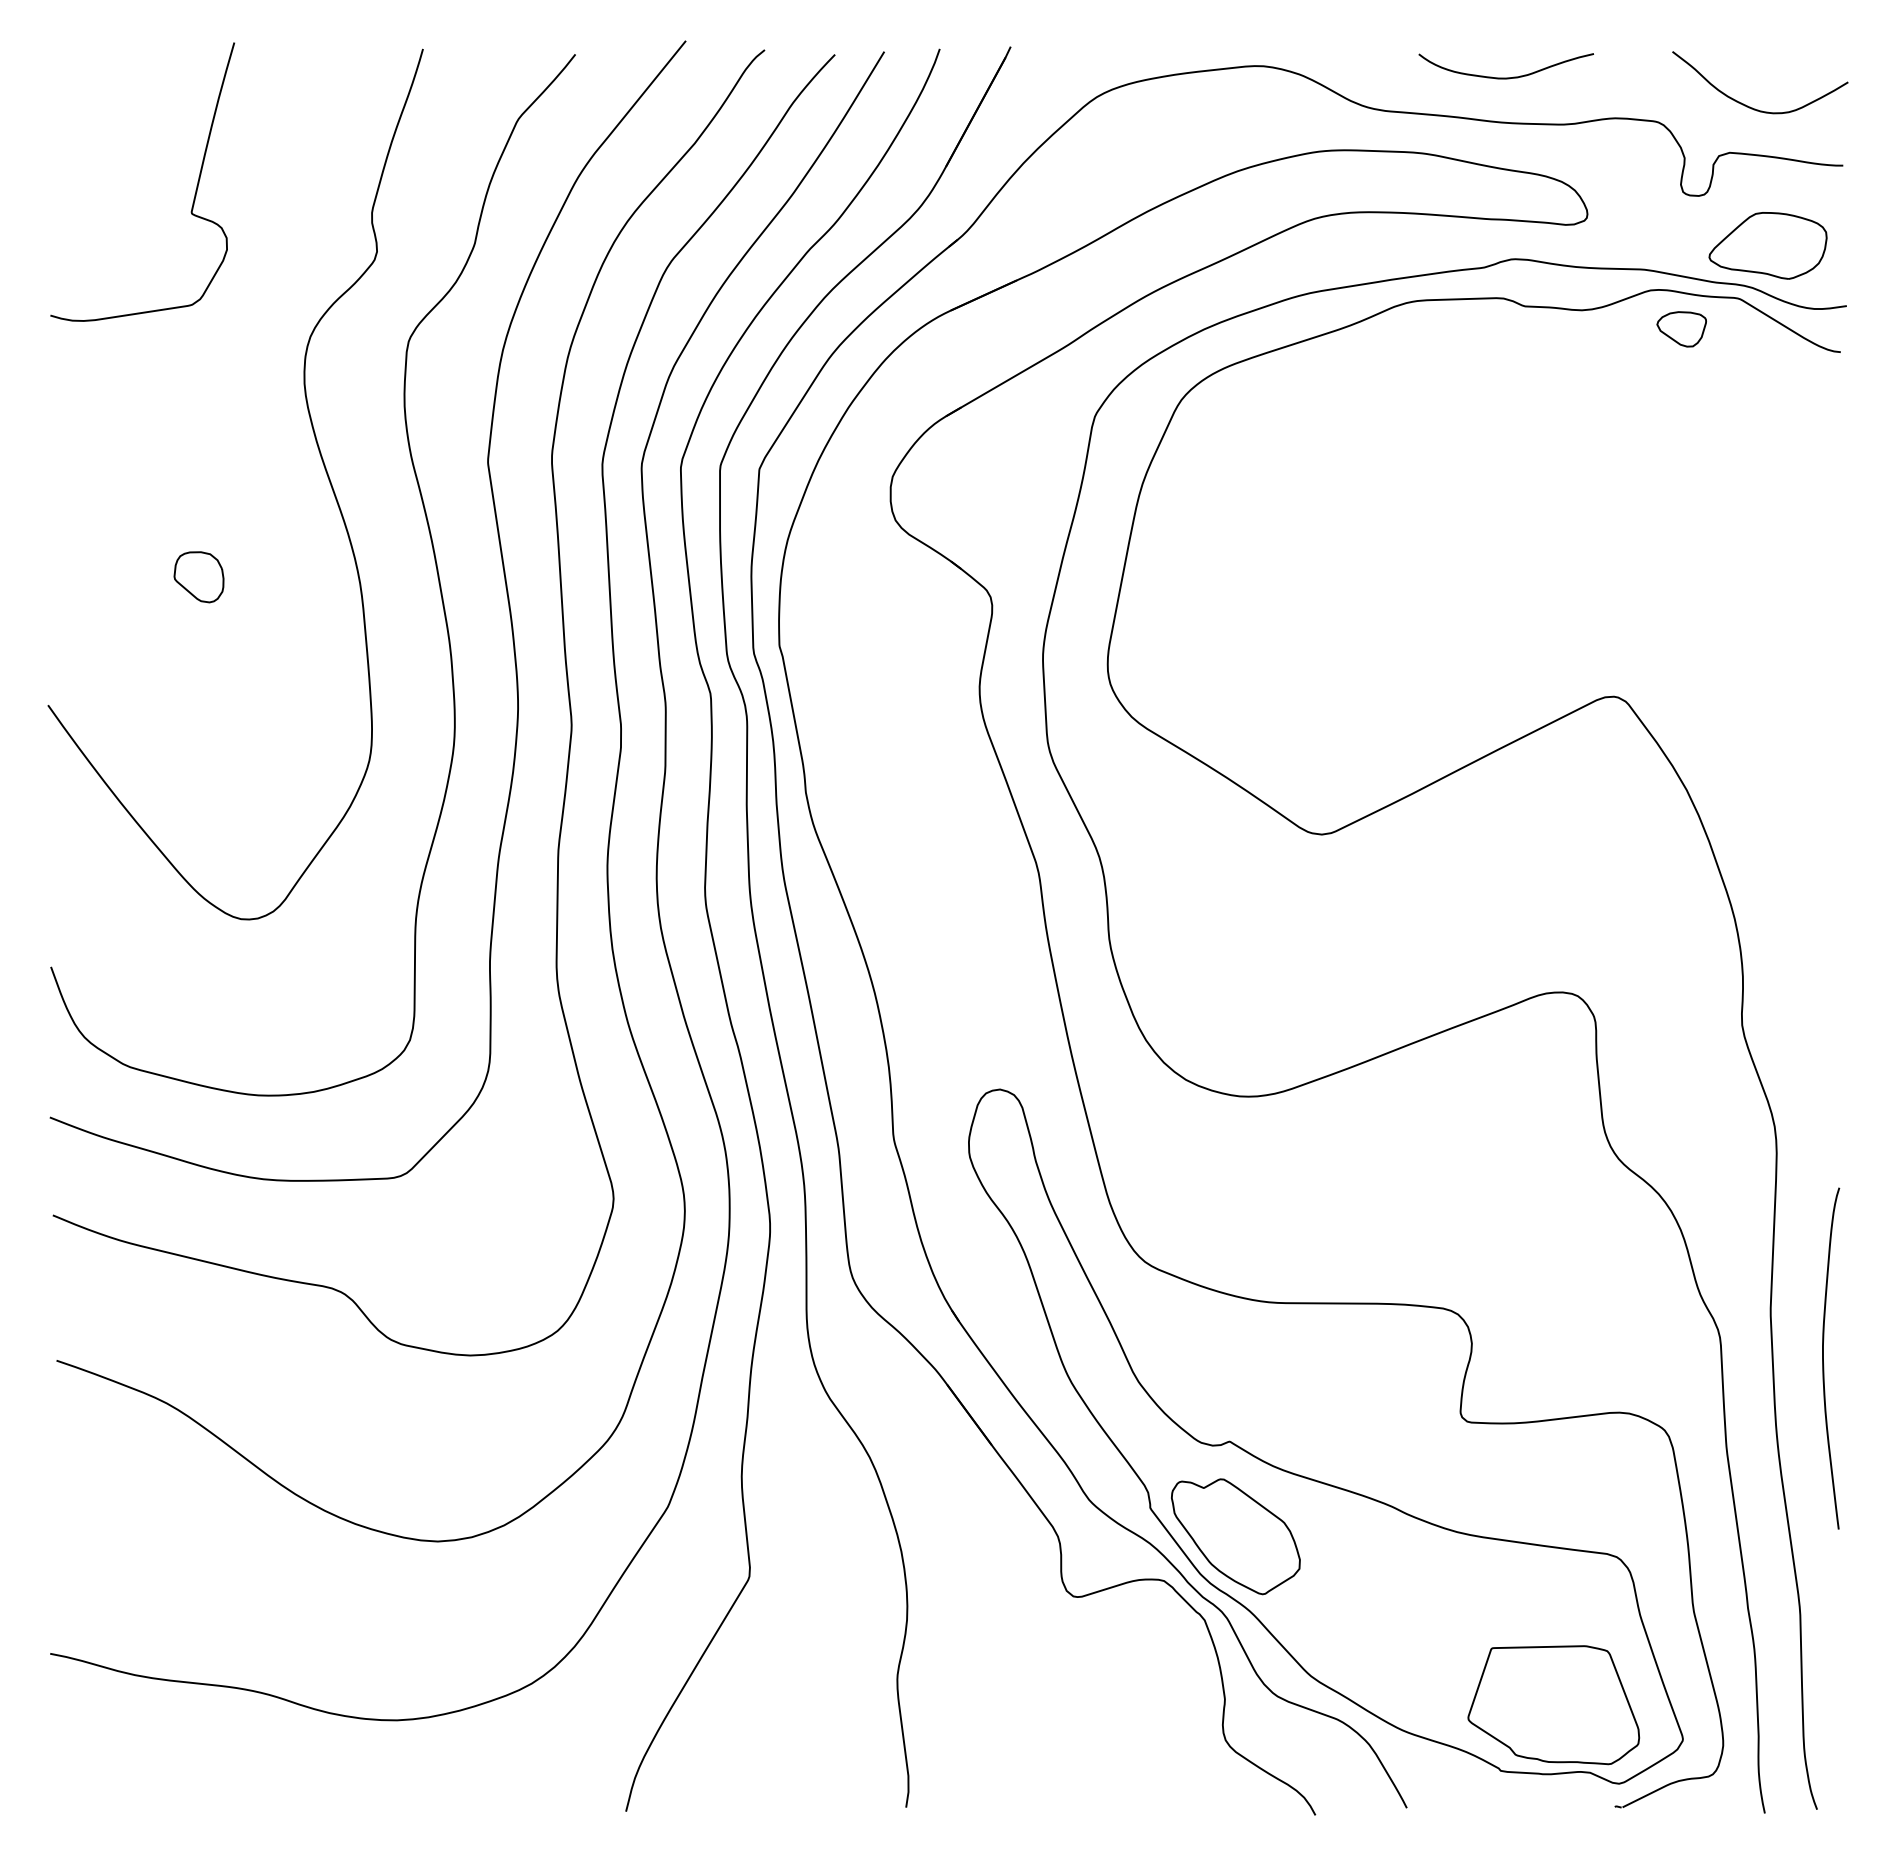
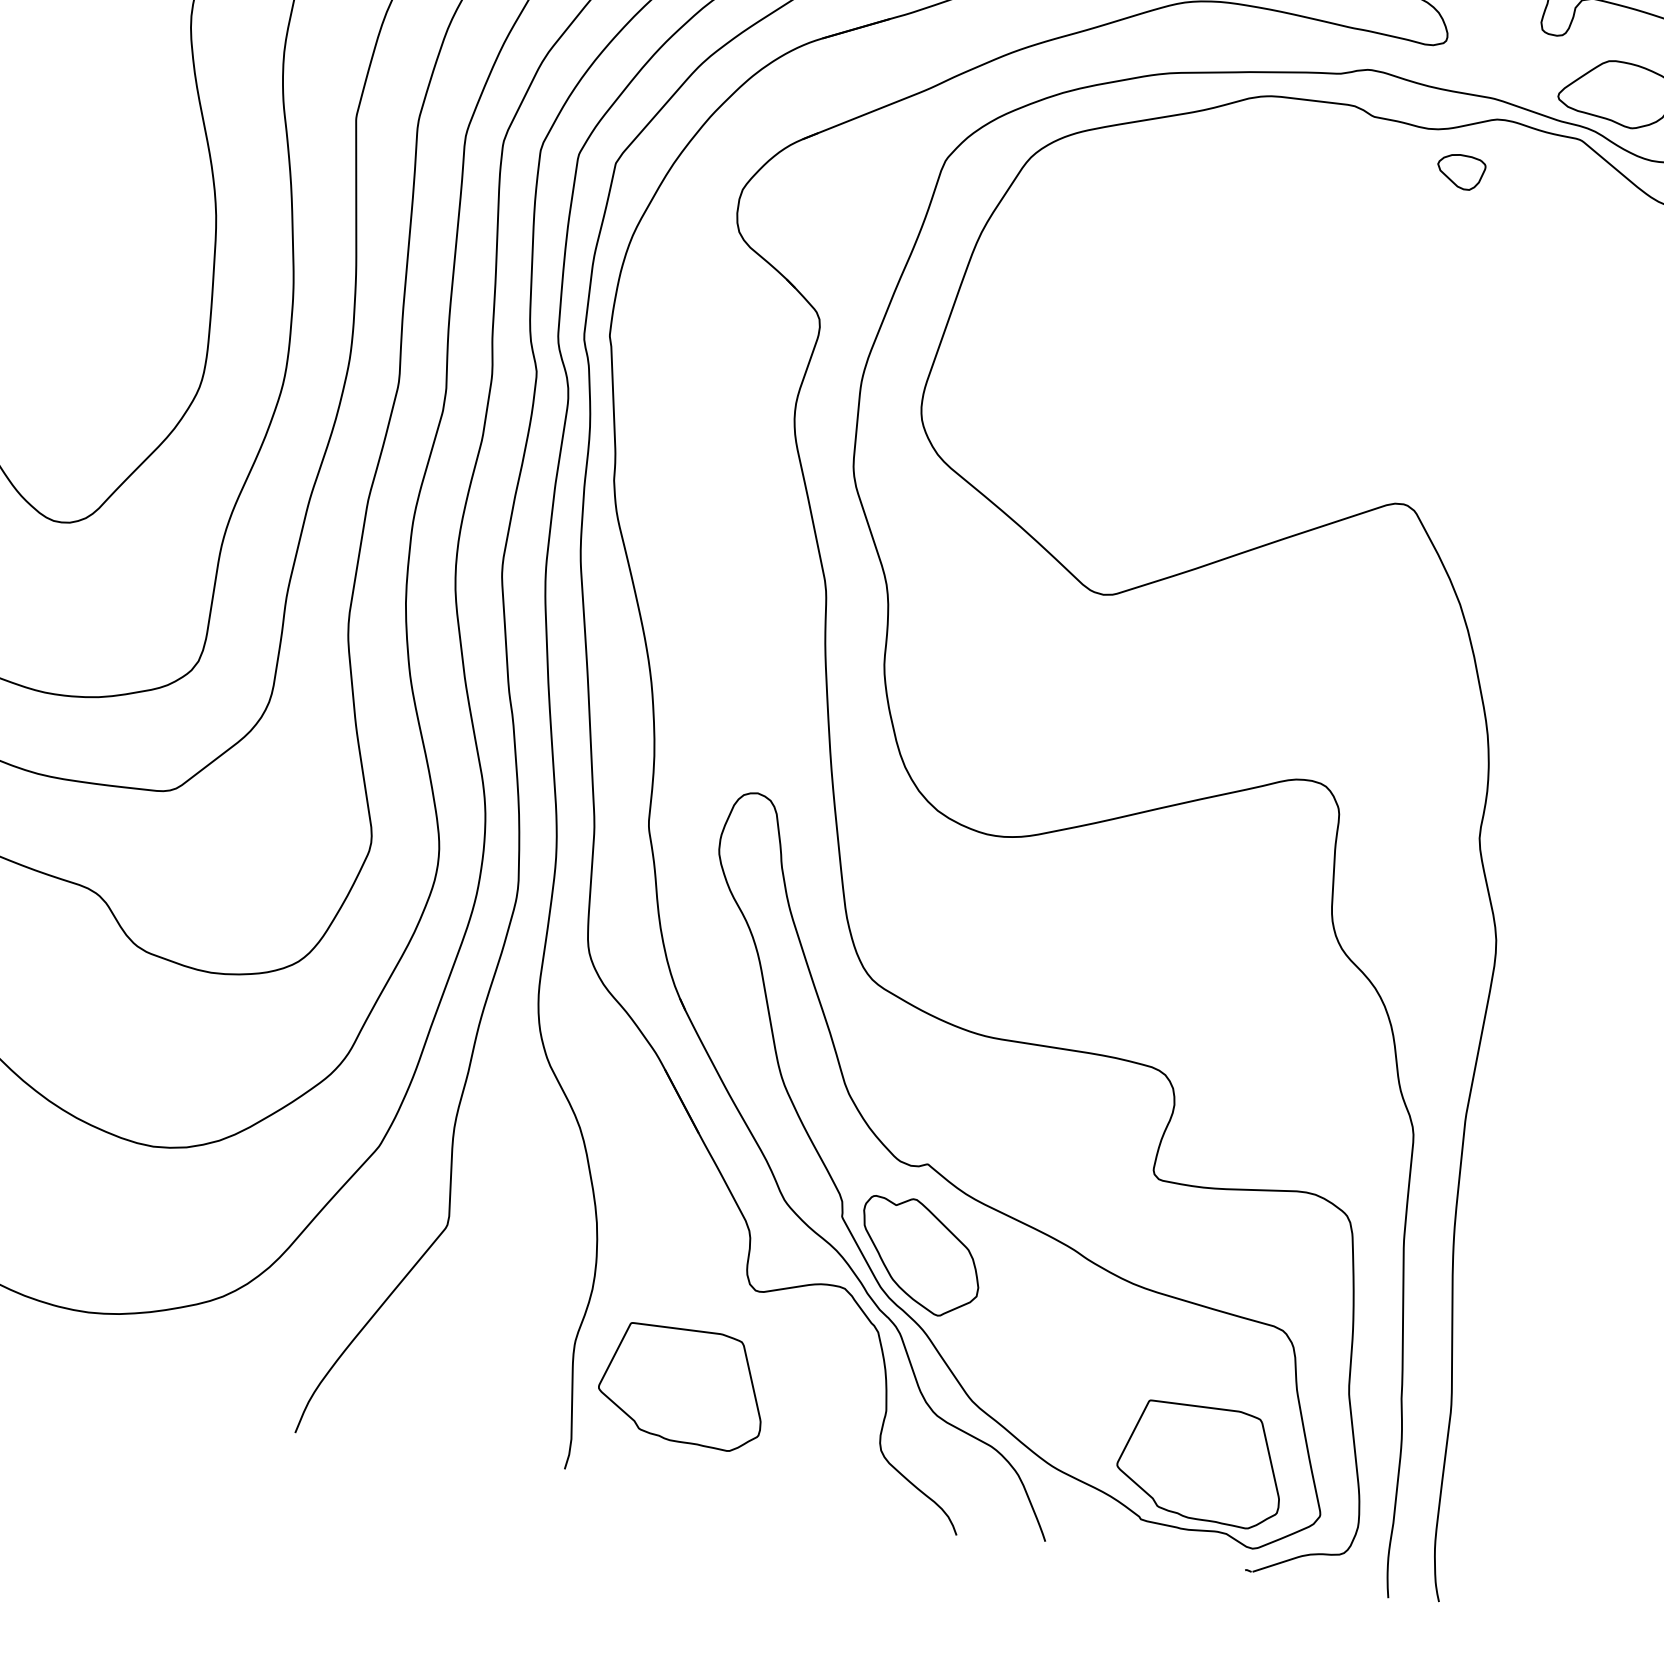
part: (1681, 329) -> (1460, 172), moved
part: (198, 577) -> (61, 186), removed
curve: (1823, 1358) -> (1509, 1169), removed
part: (1013, 1705) -> (682, 1386), added

